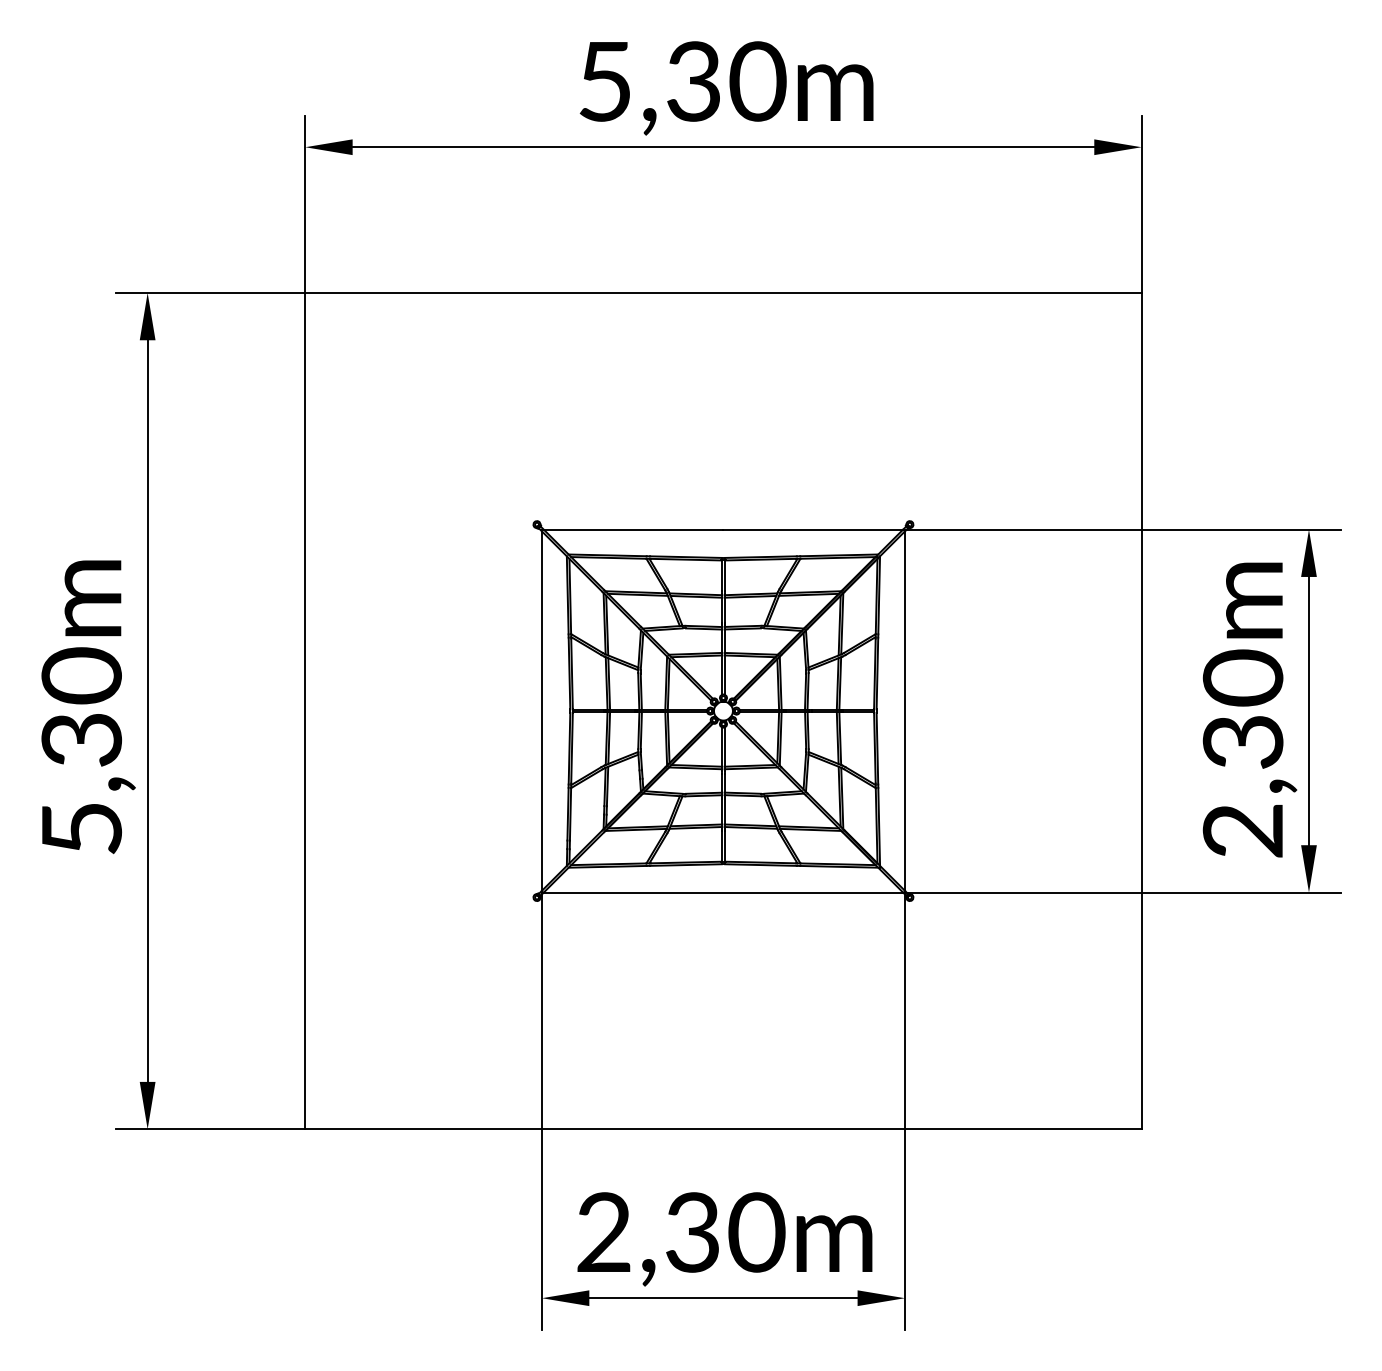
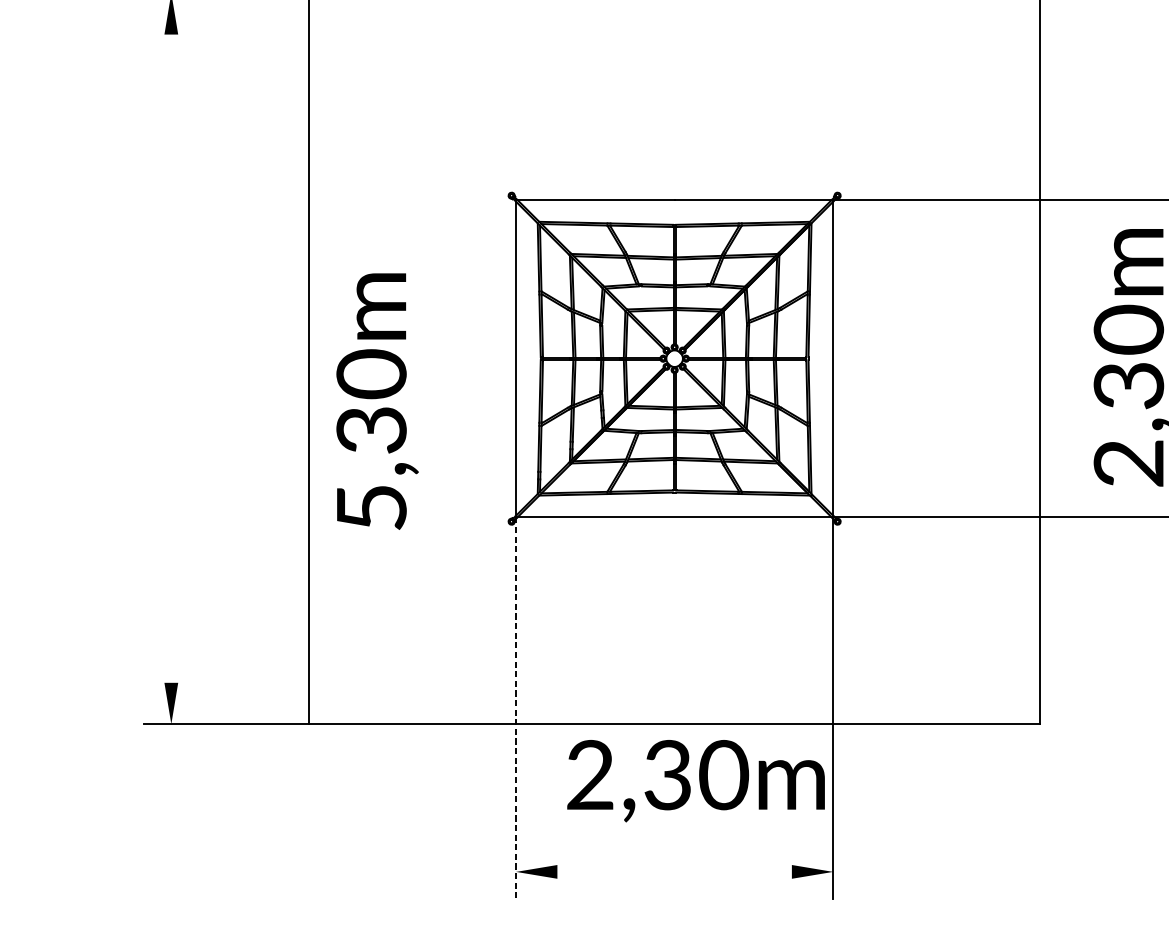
text: (88, 706) -> (377, 401), moved
line: (147, 710) -> (171, 358), removed
line: (542, 1111) -> (516, 708), solid -> dashed
text: (724, 1239) -> (695, 781), moved
line: (723, 1298) -> (674, 872), removed

